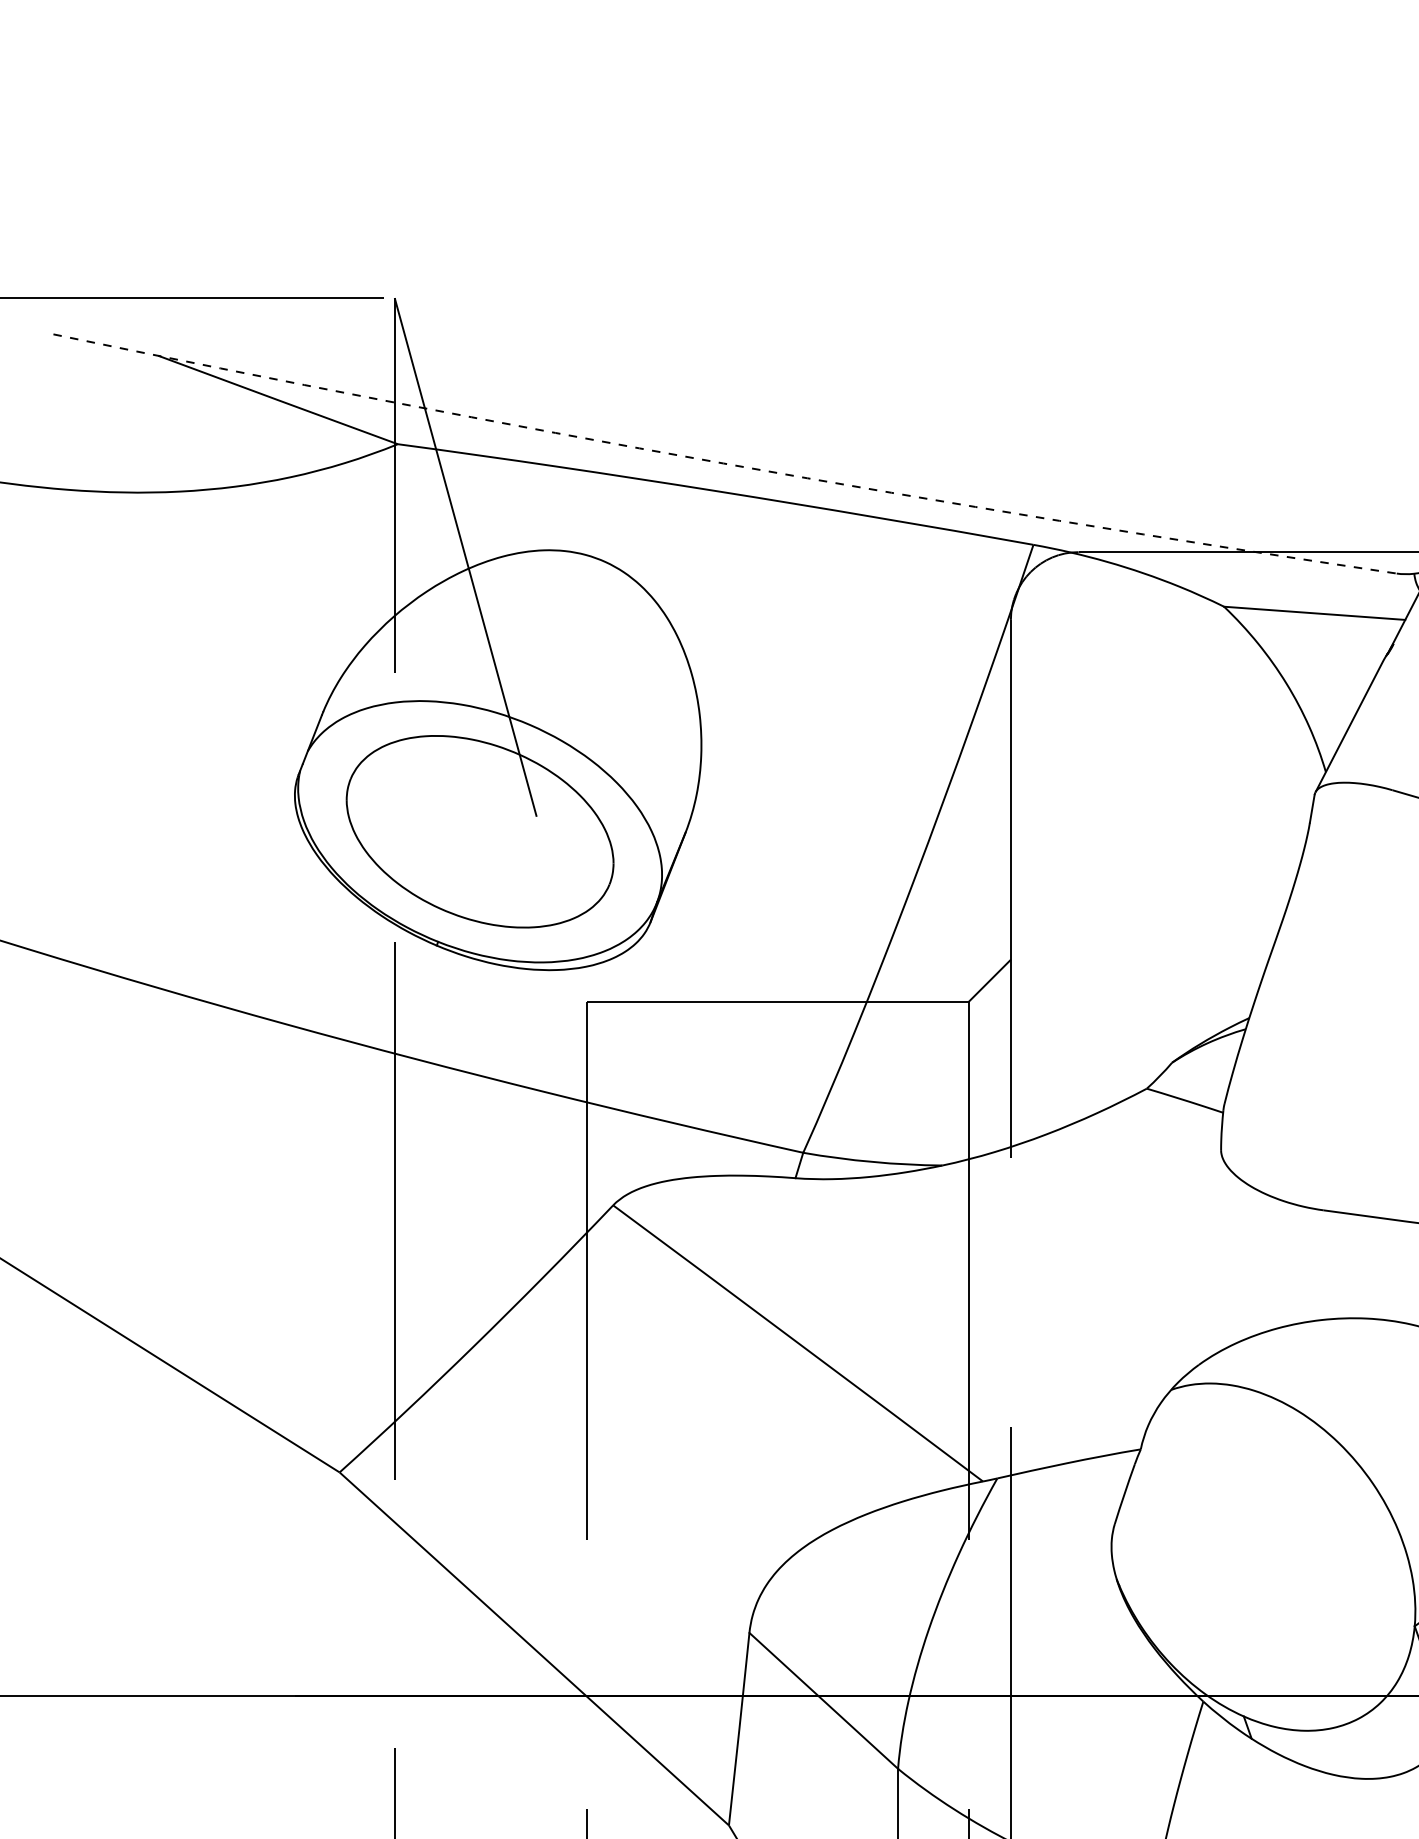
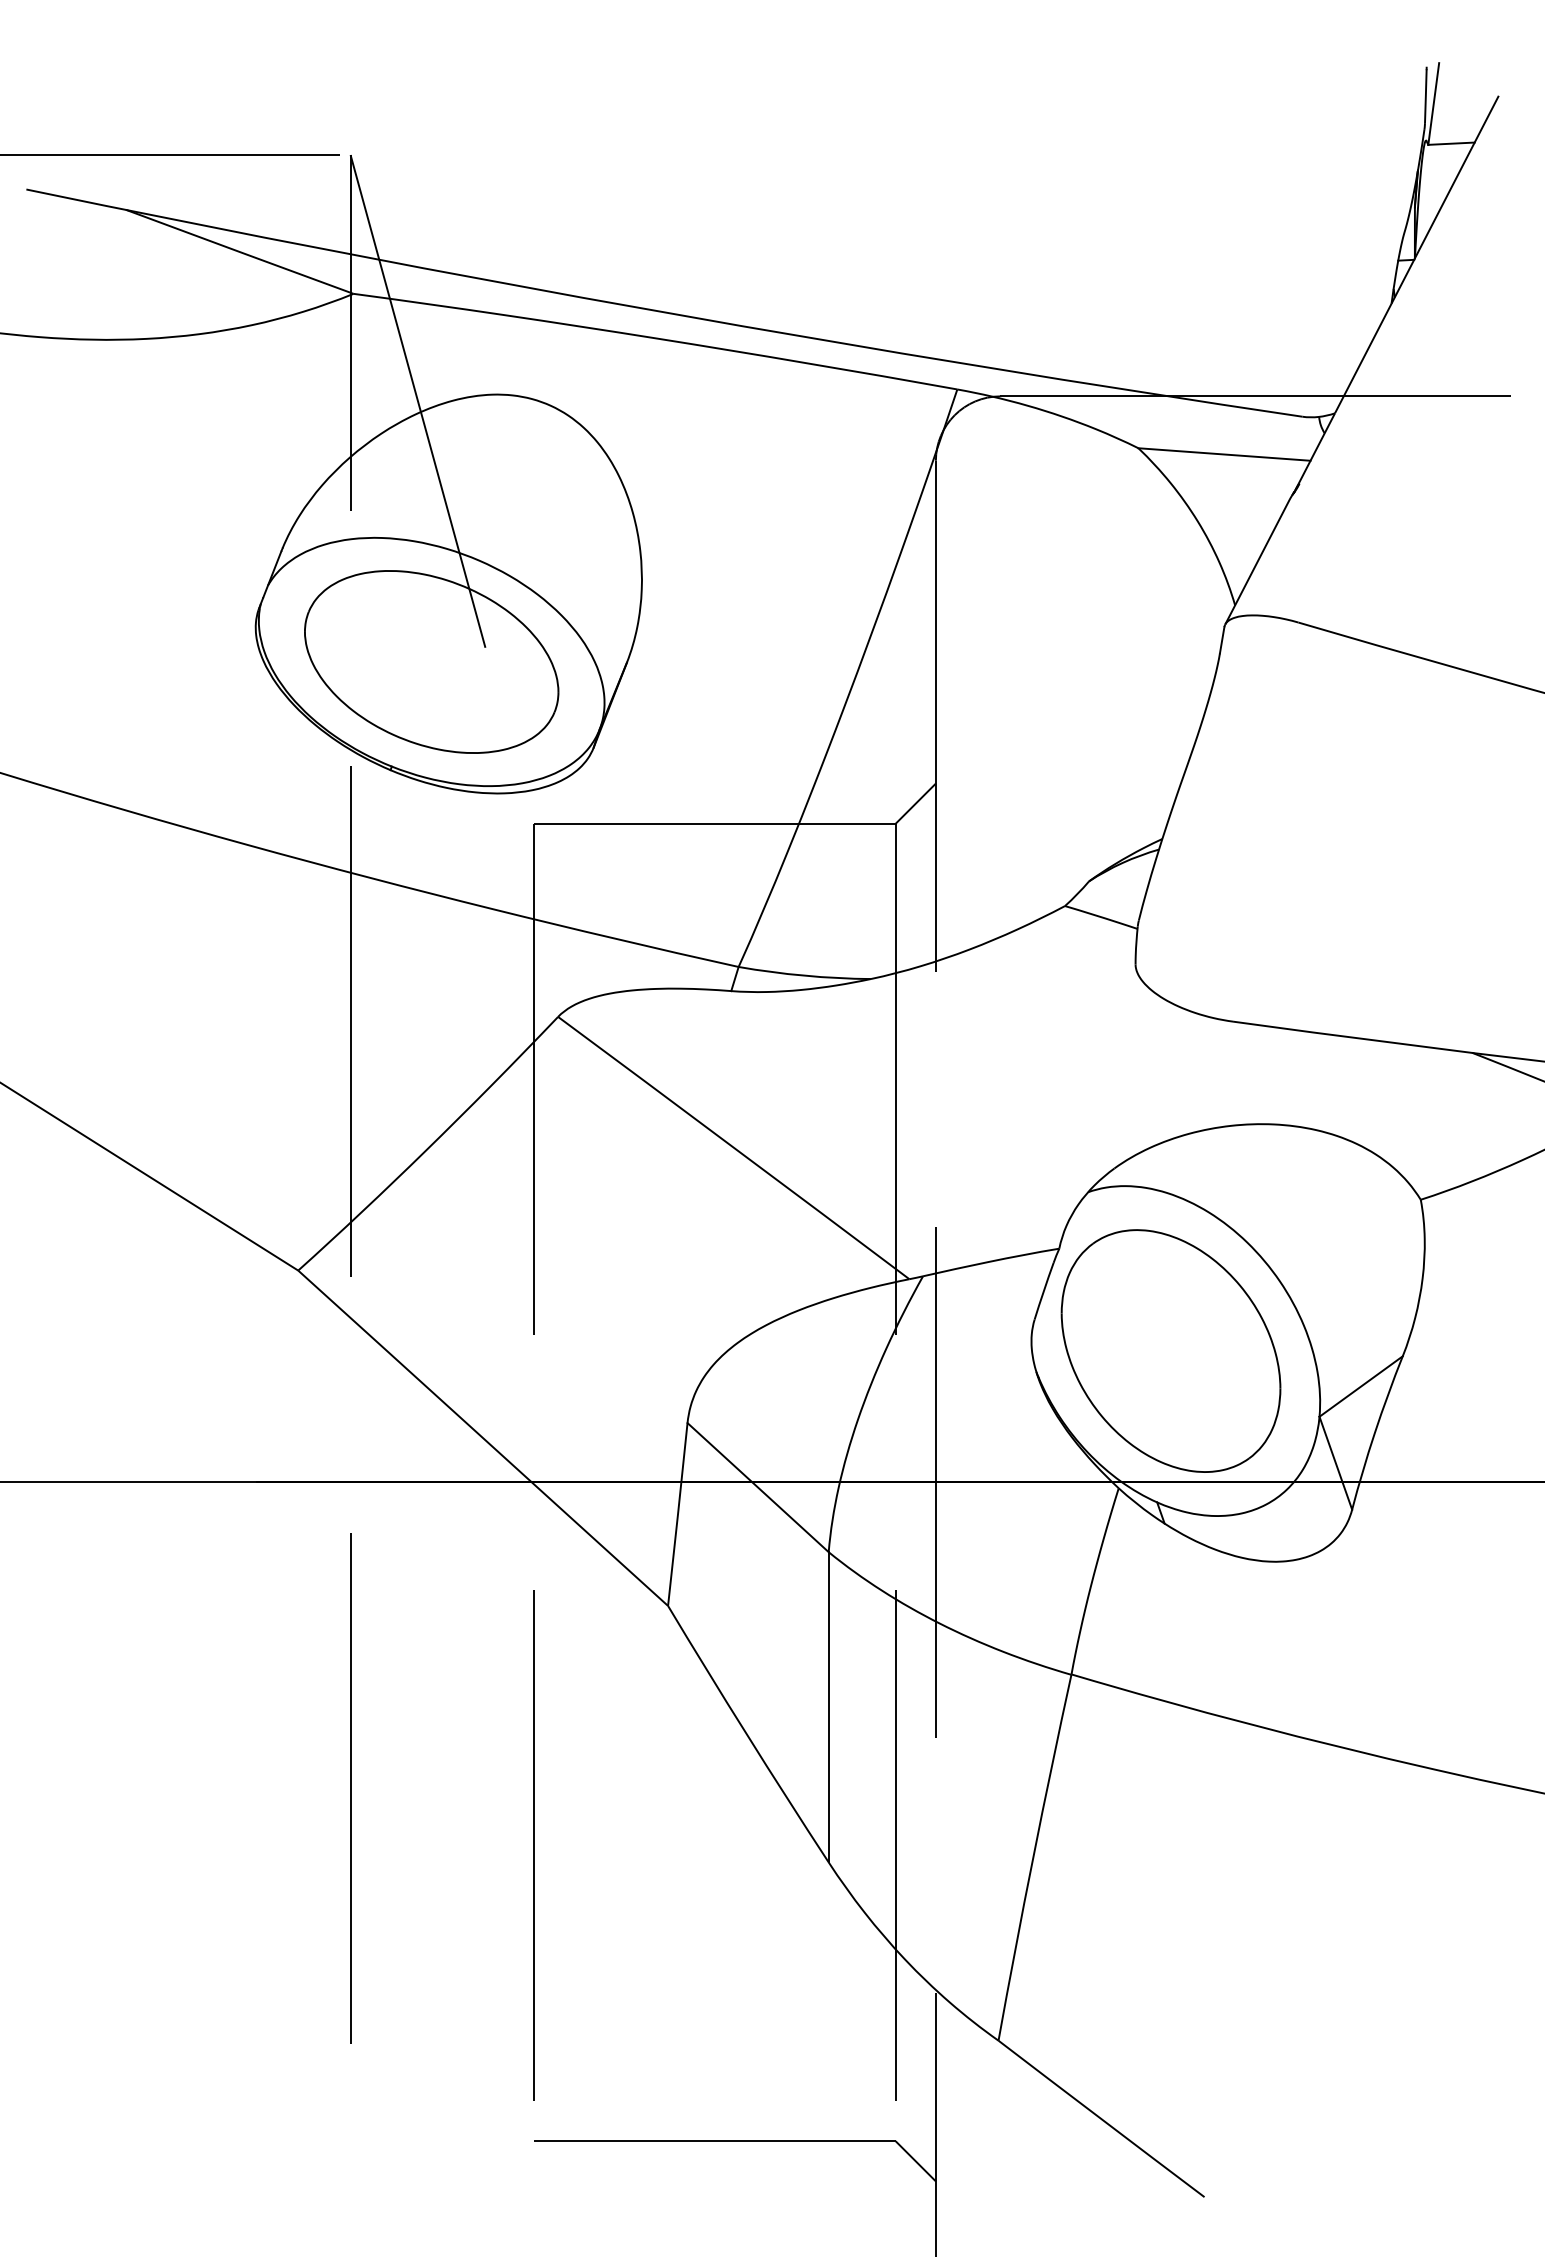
arc: (723, 463) -> (662, 312), dashed -> solid
part: (1257, 1556) -> (1170, 1350), added

